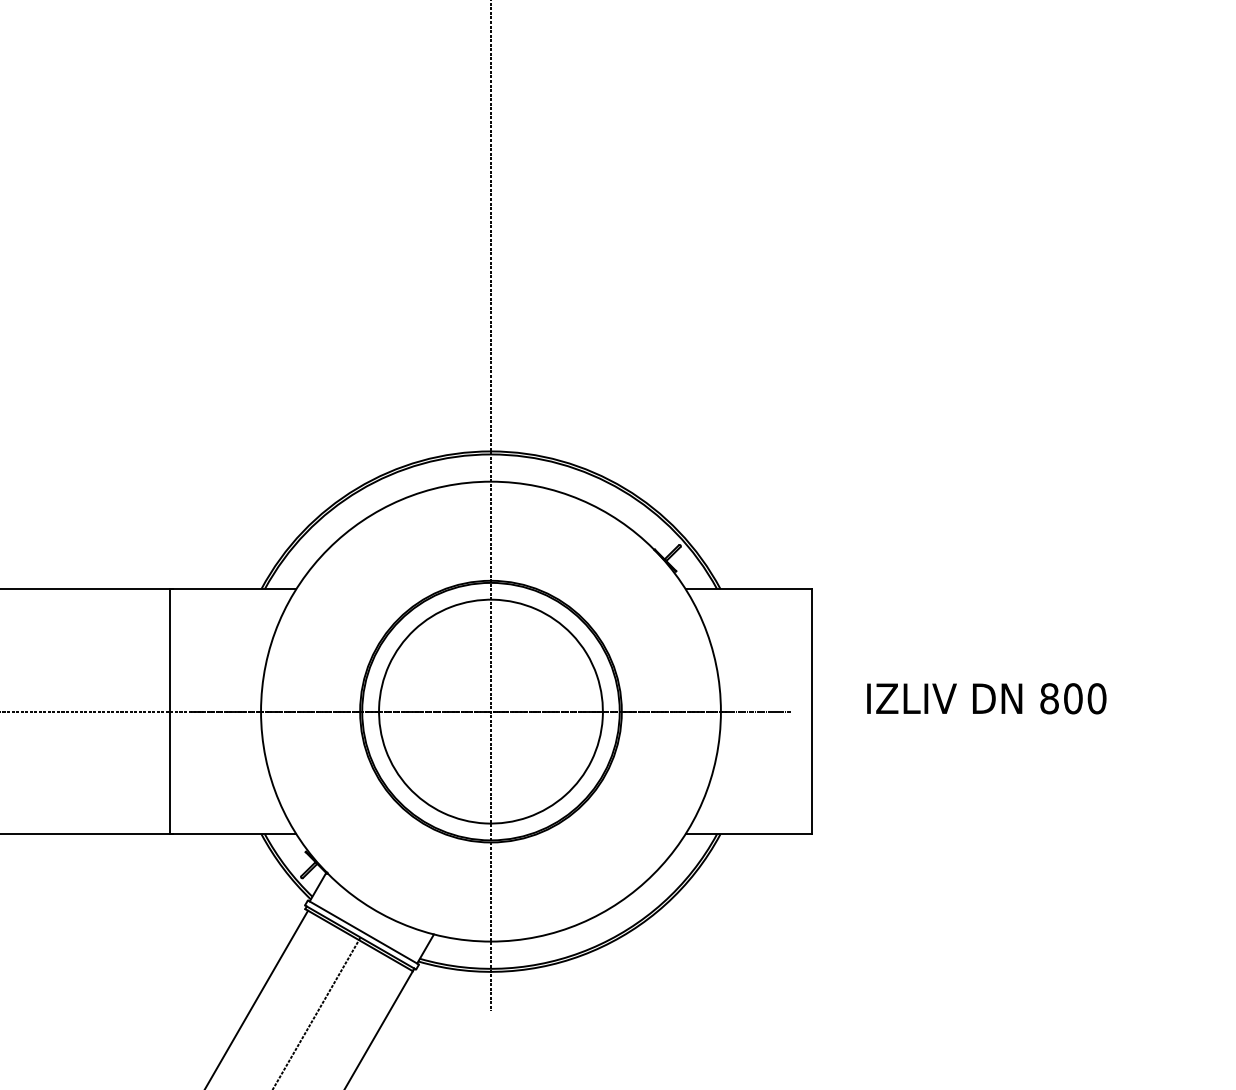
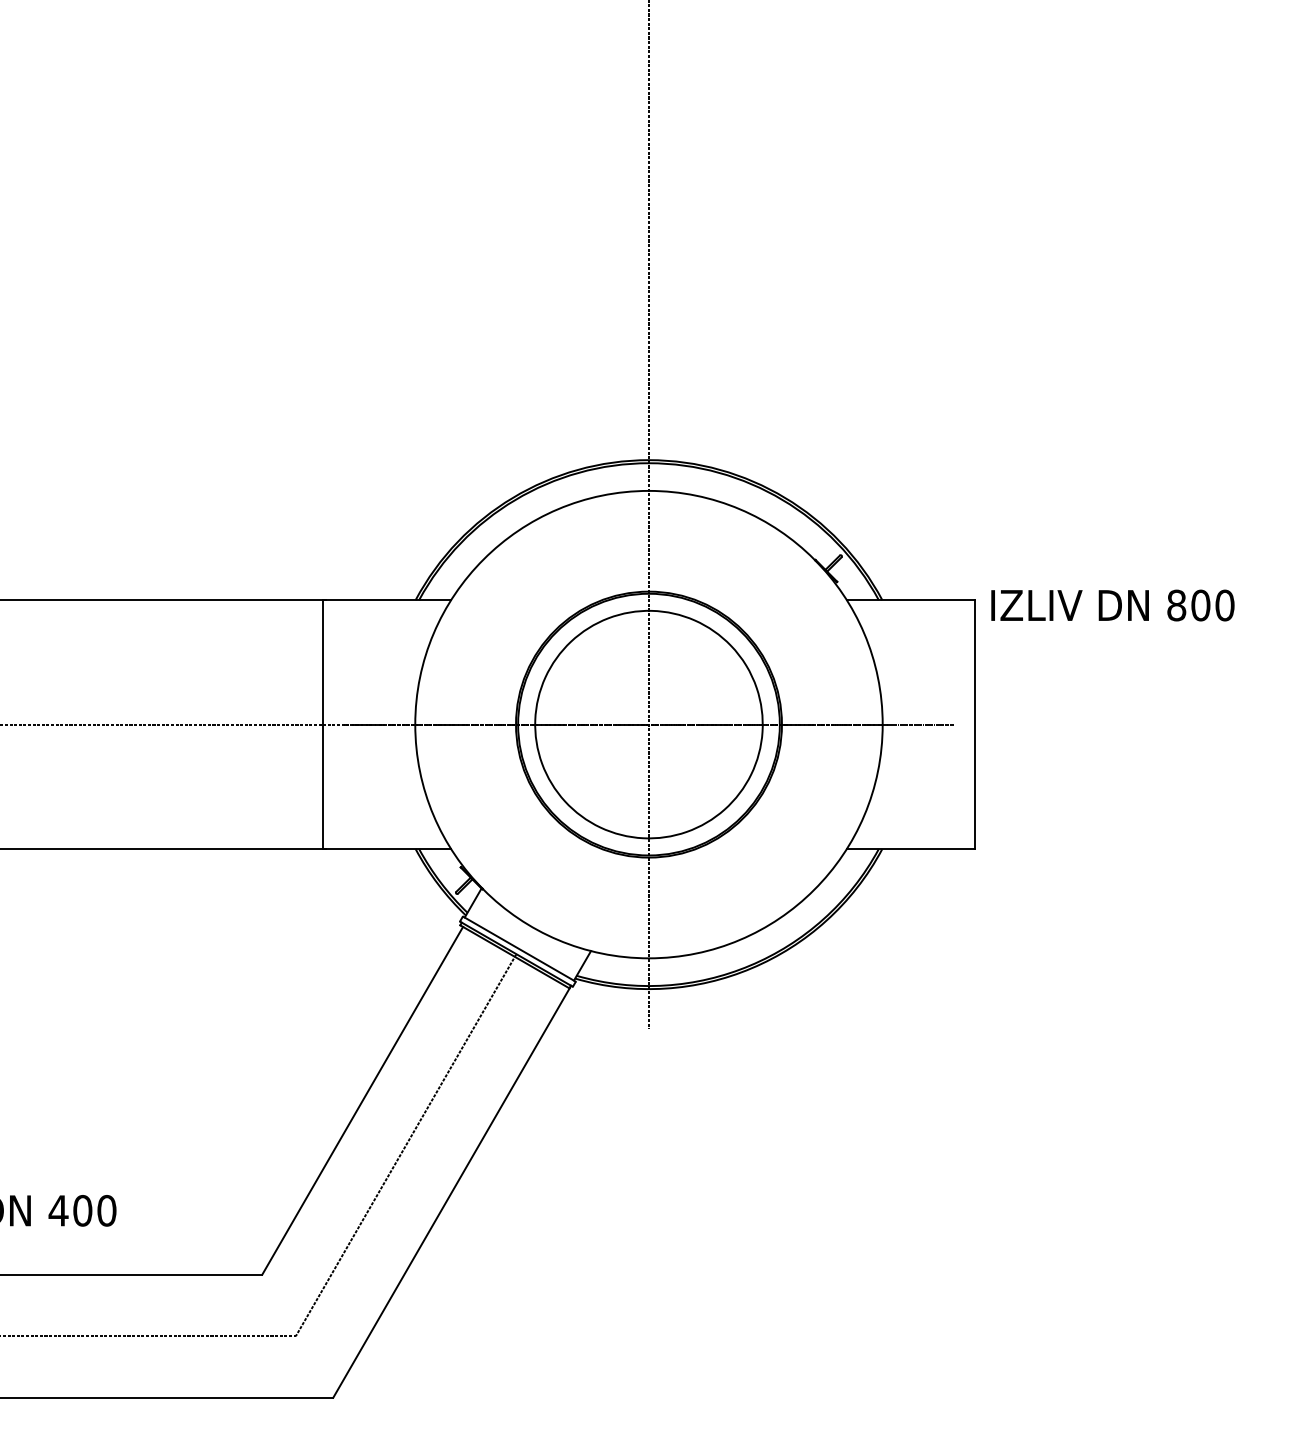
text: (986, 698) -> (1112, 605), moved

